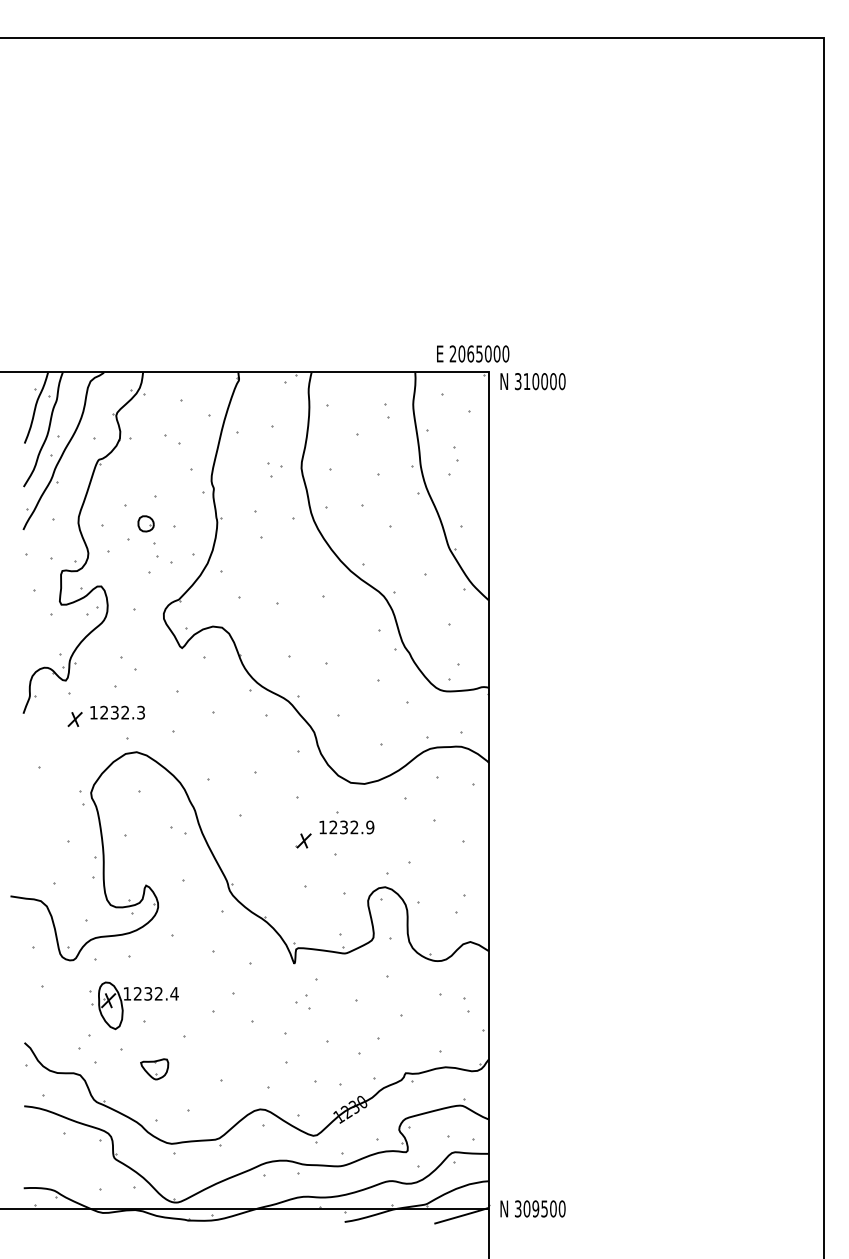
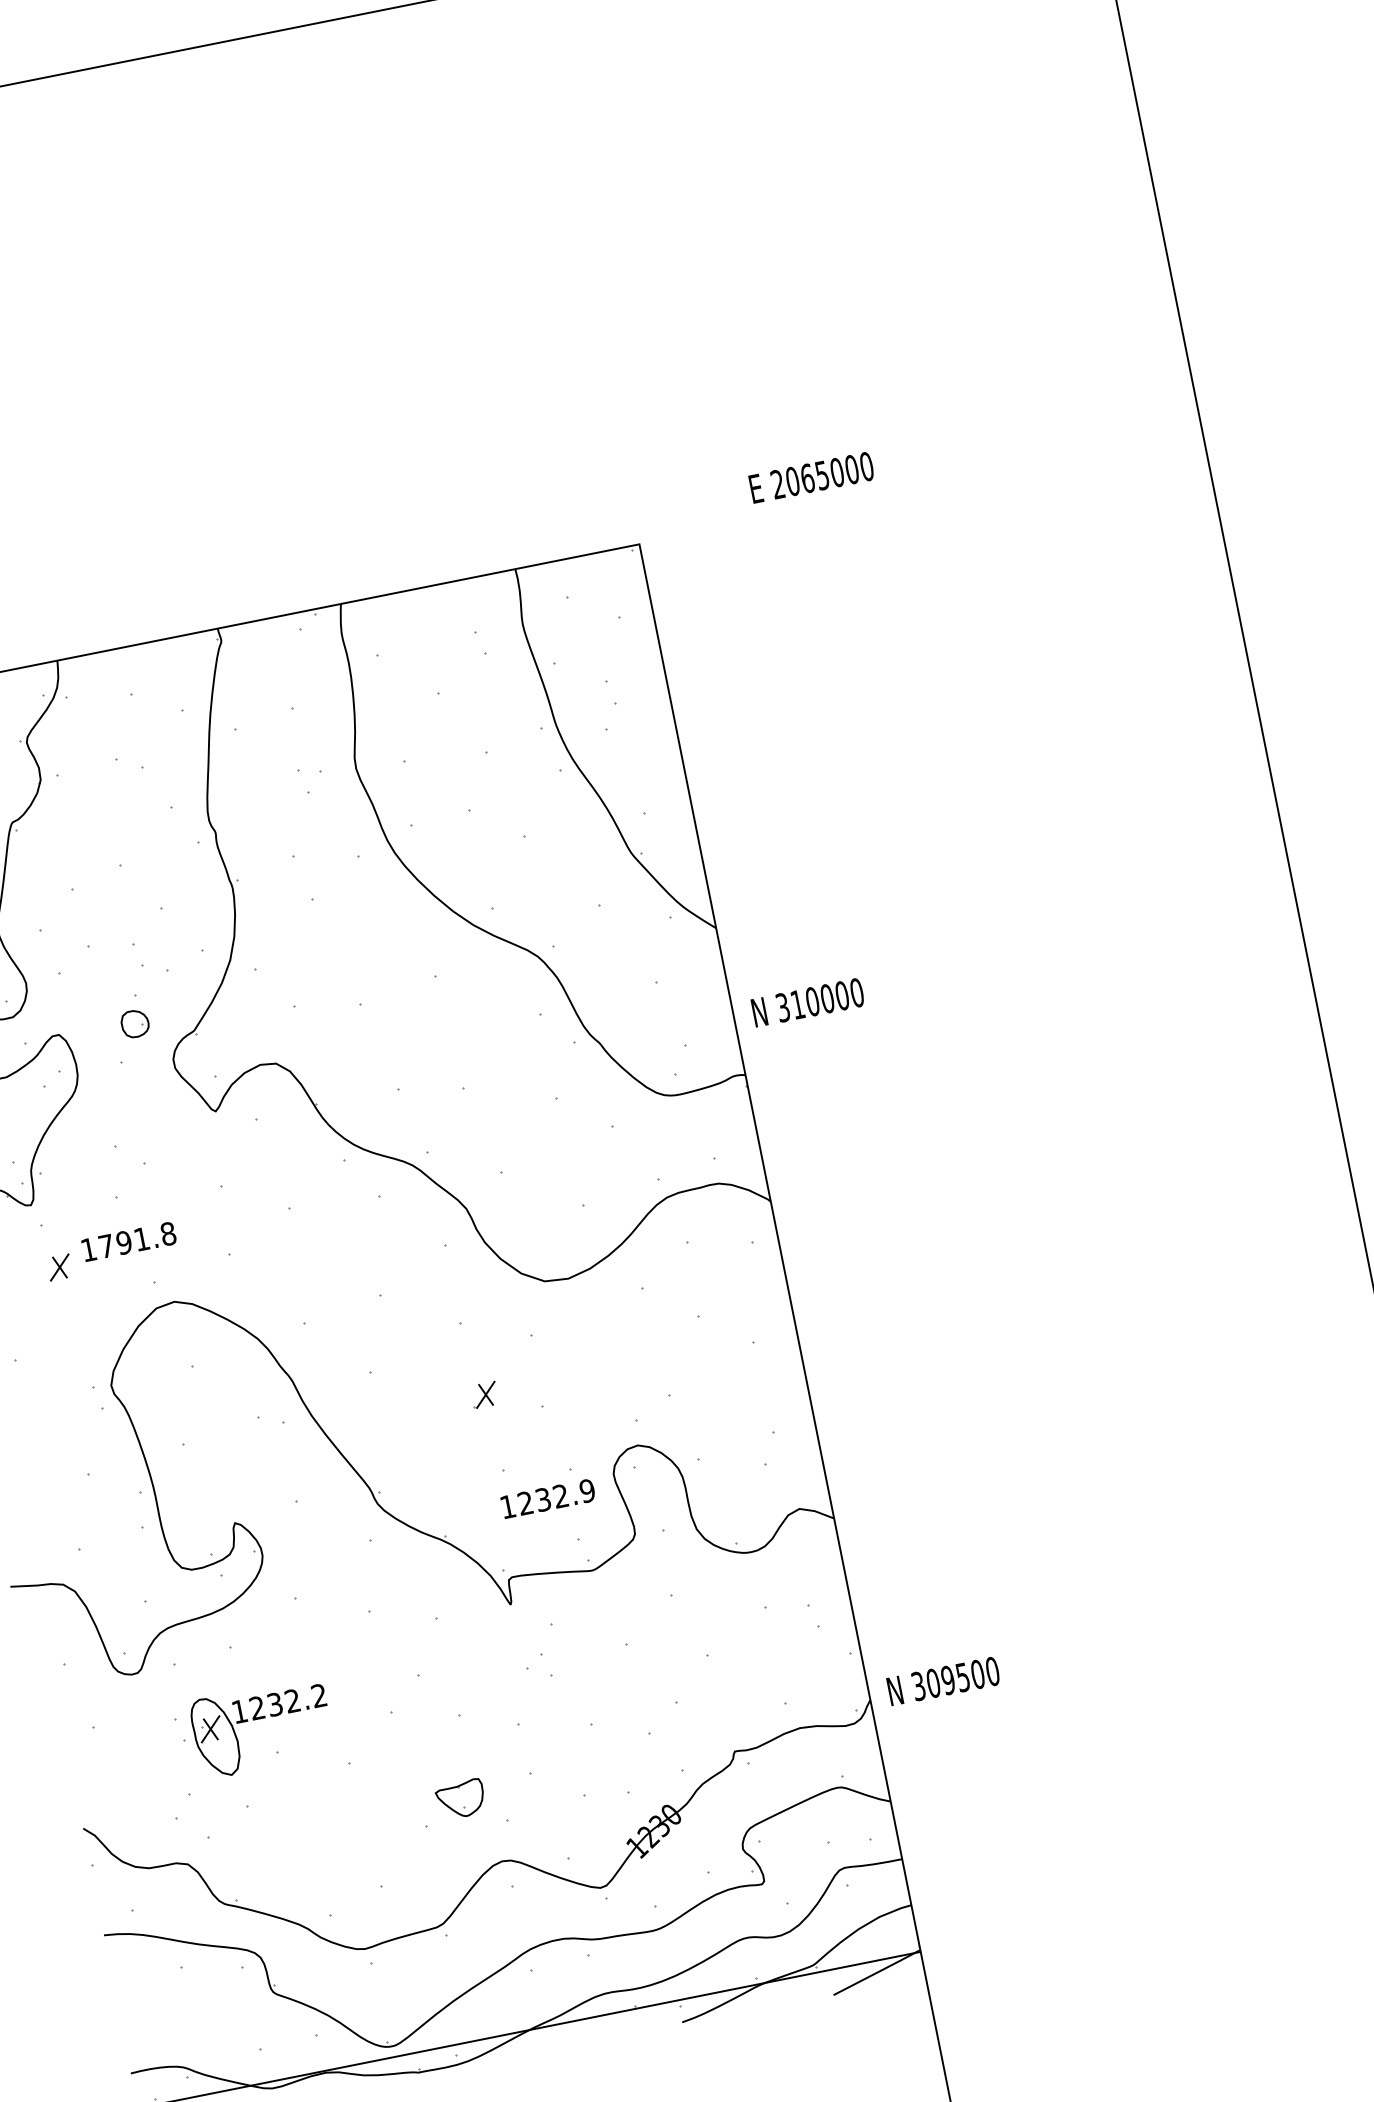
text: (473, 353) -> (812, 476), moved
text: (532, 381) -> (807, 1002), moved
part: (145, 523) -> (134, 1023), moved
text: (122, 712) -> (137, 1239), 1232.3 -> 1791.8
text: (346, 827) -> (547, 1498), moved
text: (174, 993) -> (319, 1695), 1232.4 -> 1232.2
part: (154, 1069) -> (460, 1799), moved
text: (532, 1208) -> (942, 1680), moved

